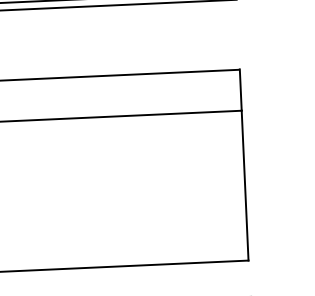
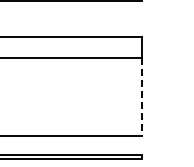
line: (244, 186) -> (141, 97), solid -> dashed

